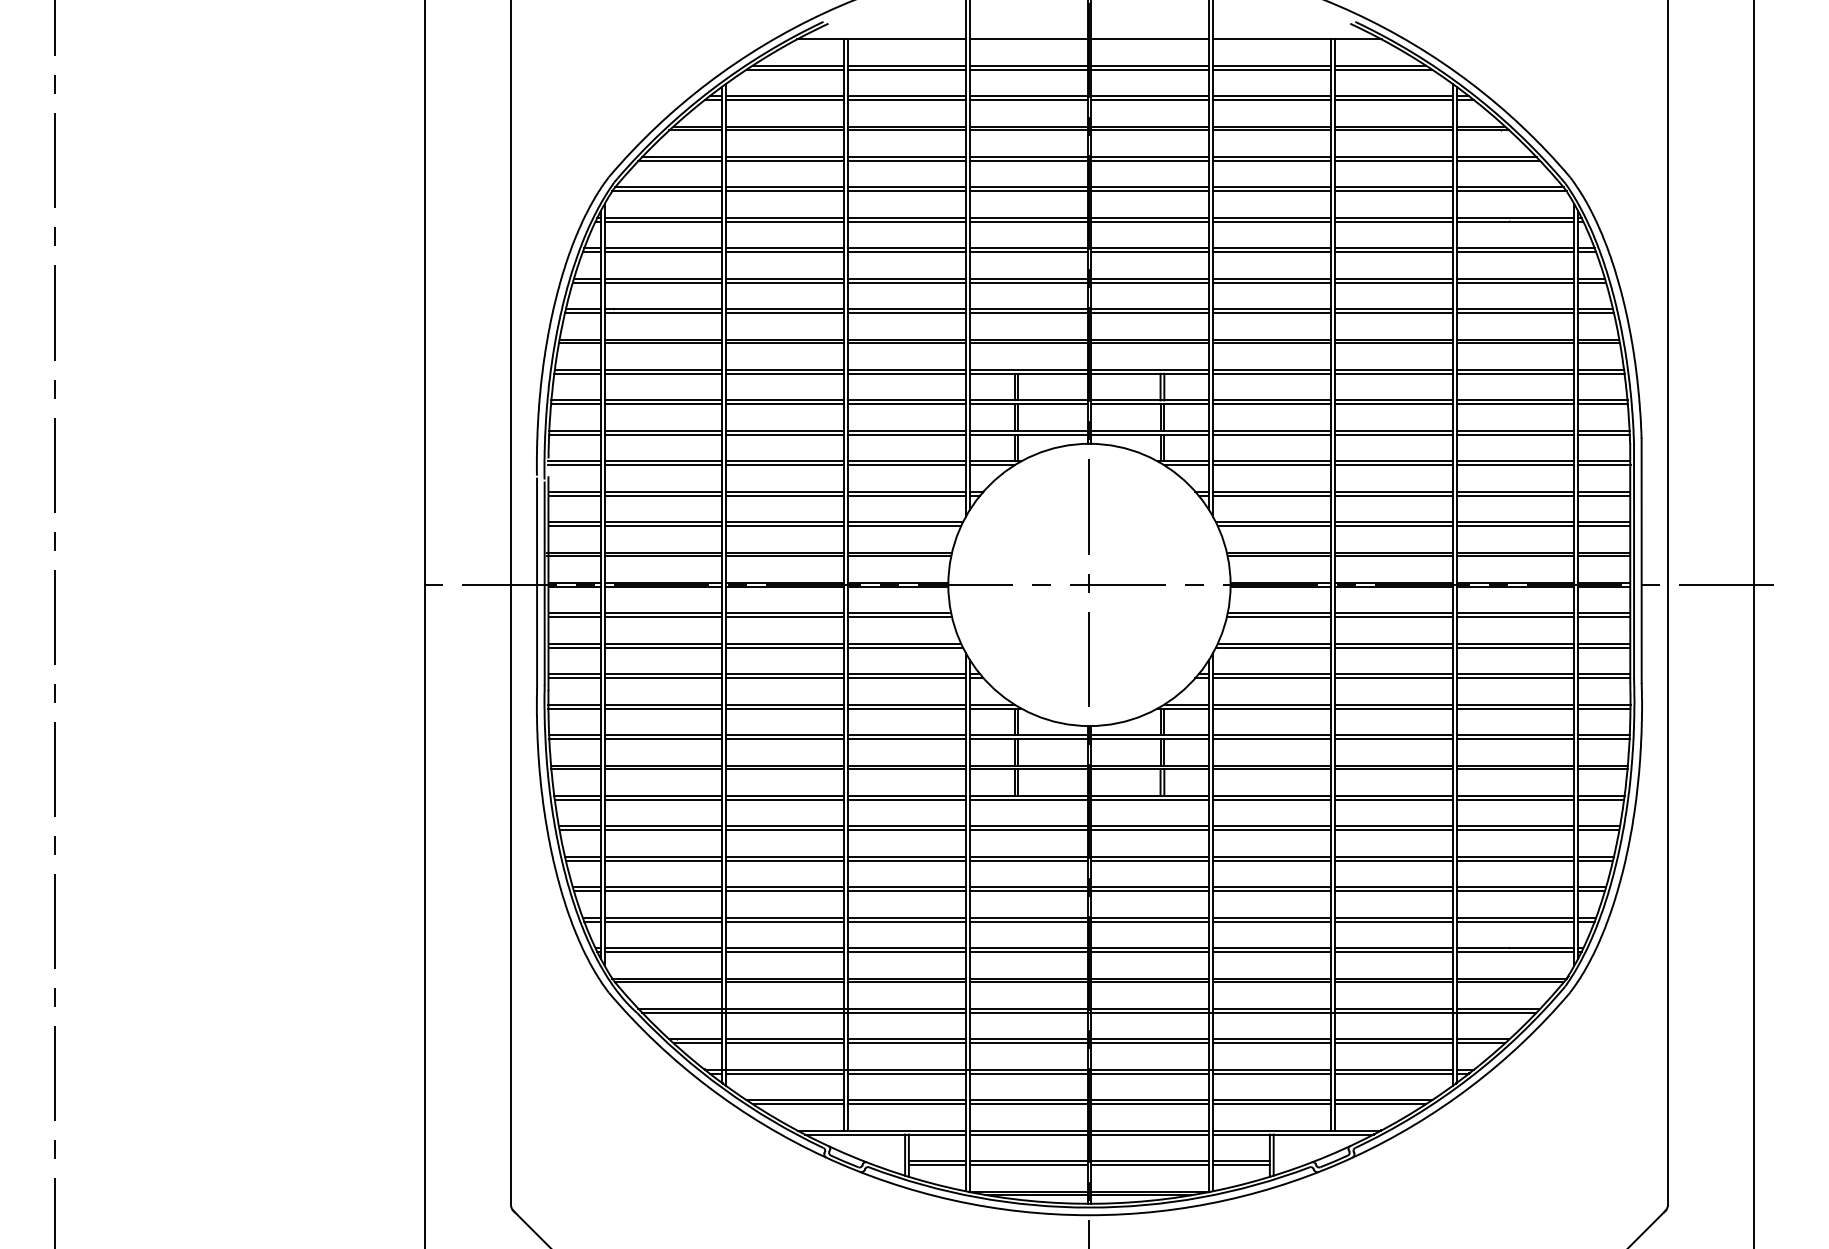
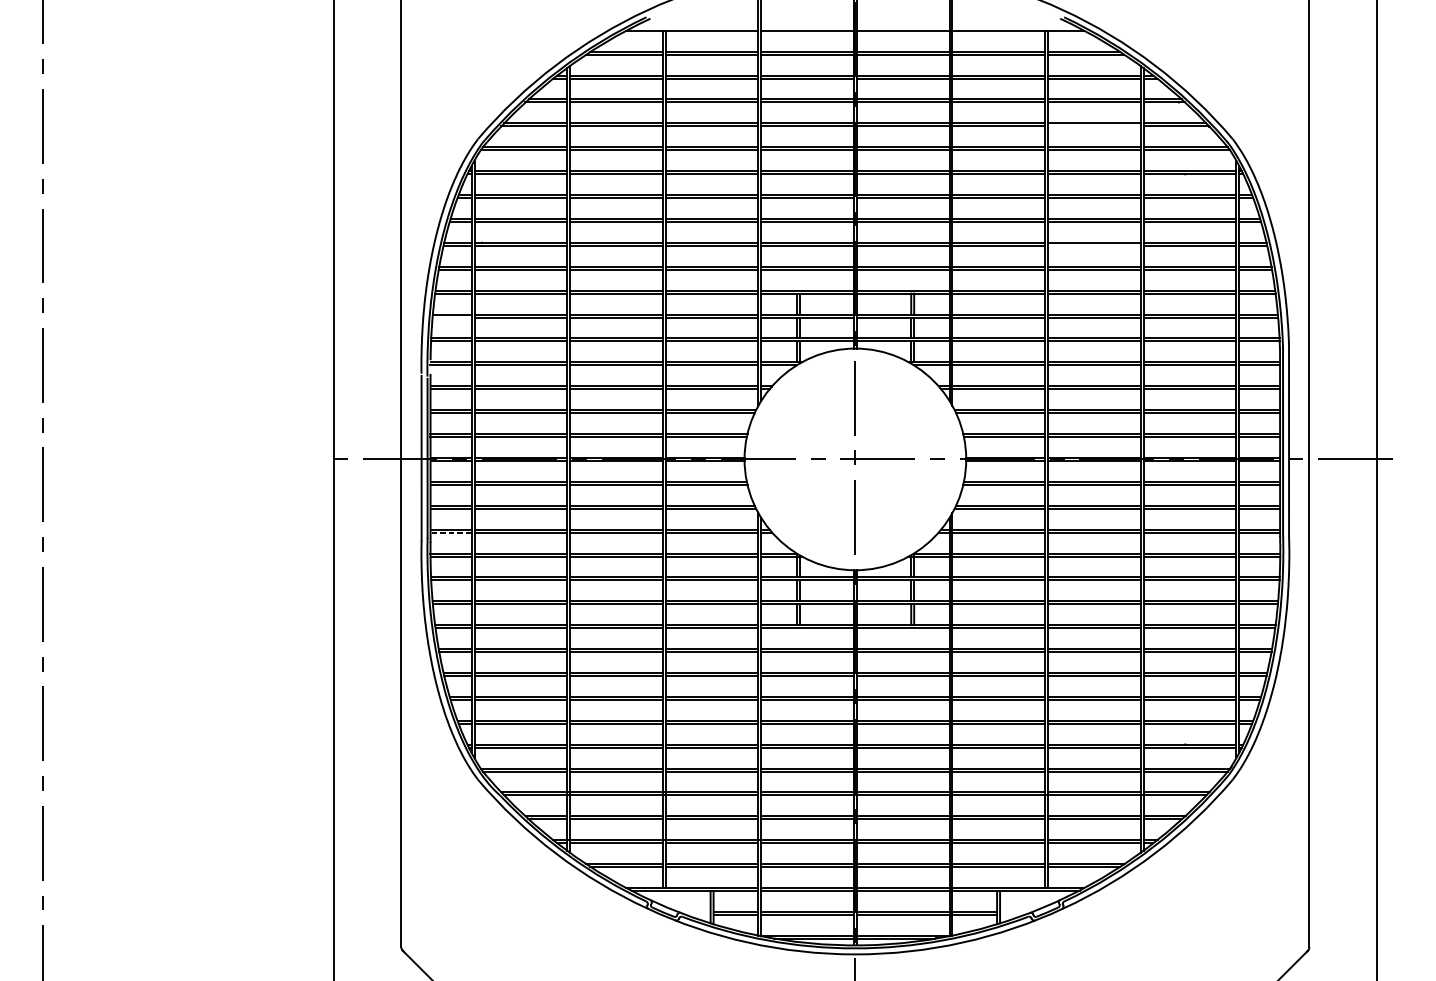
line: (1393, 160) -> (1094, 126), removed
line: (1393, 312) -> (1094, 245), removed
line: (575, 404) -> (451, 317), removed
line: (574, 678) -> (450, 532), solid -> dashed

